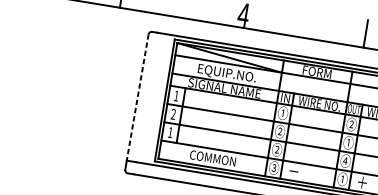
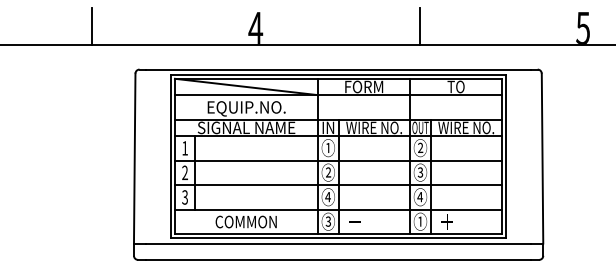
line: (137, 97) -> (134, 158), dashed -> solid
text: (170, 132) -> (184, 197), 1 -> 3
text: (348, 142) -> (420, 172), ① -> ③
text: (277, 149) -> (328, 196), ② -> ④

